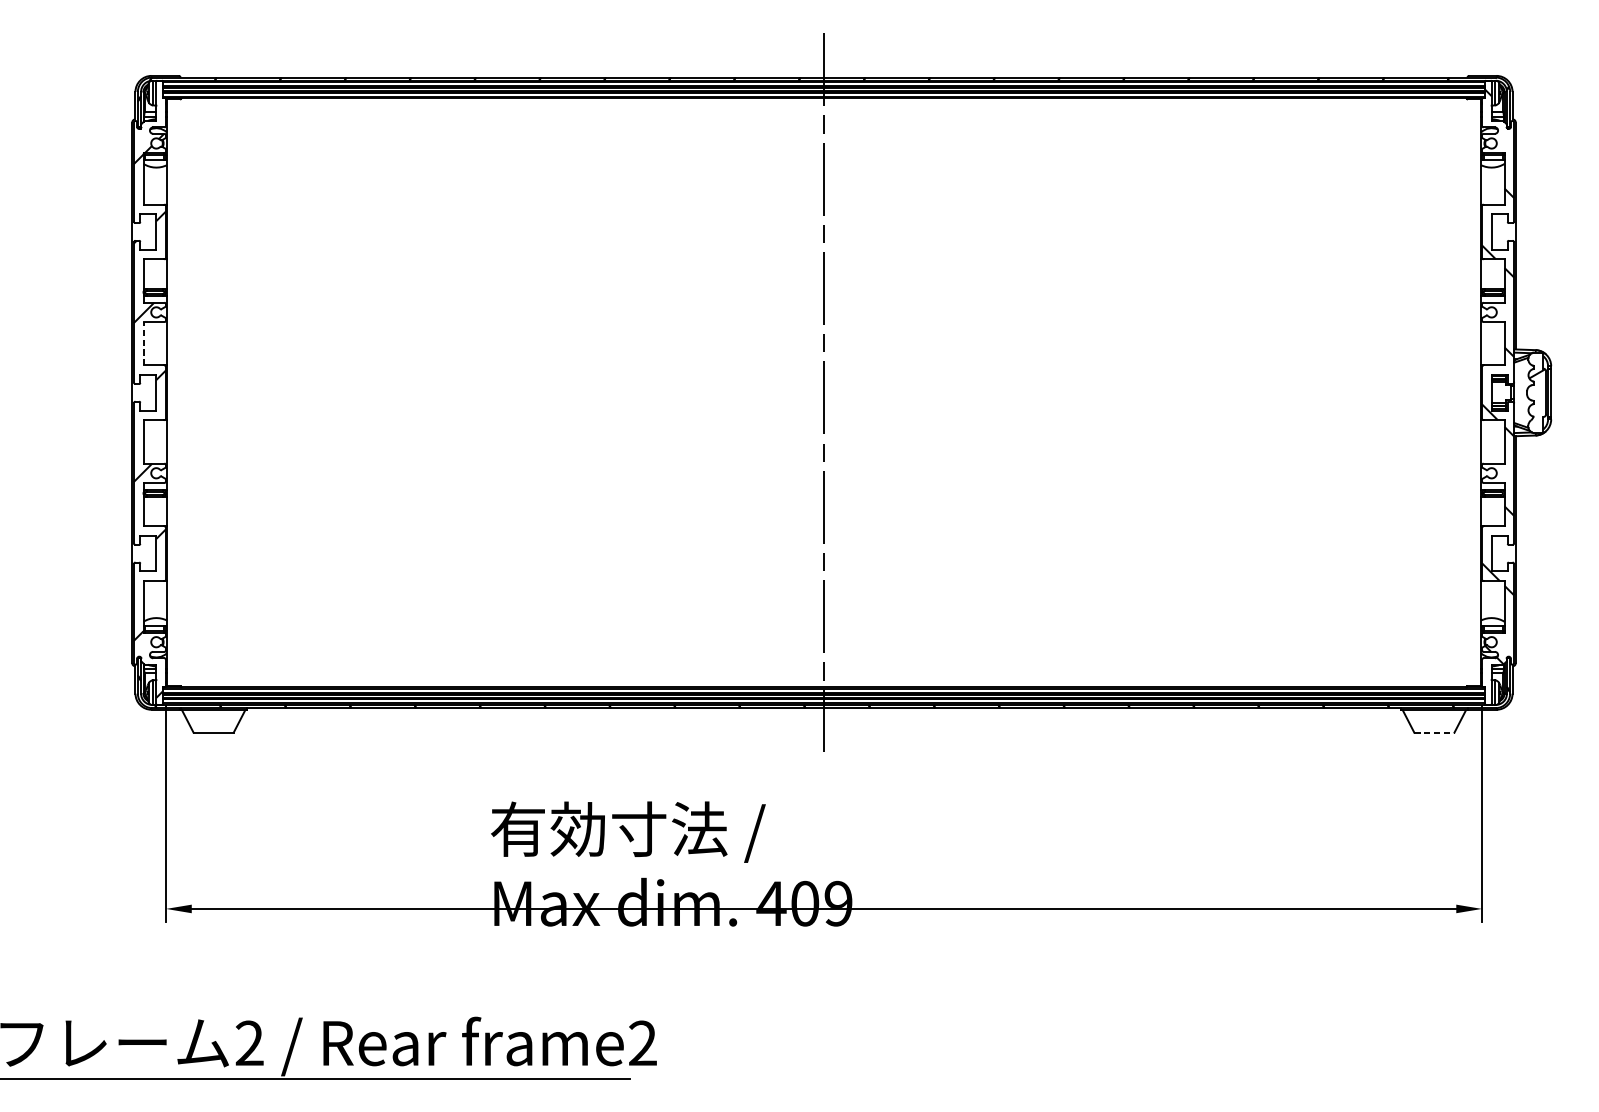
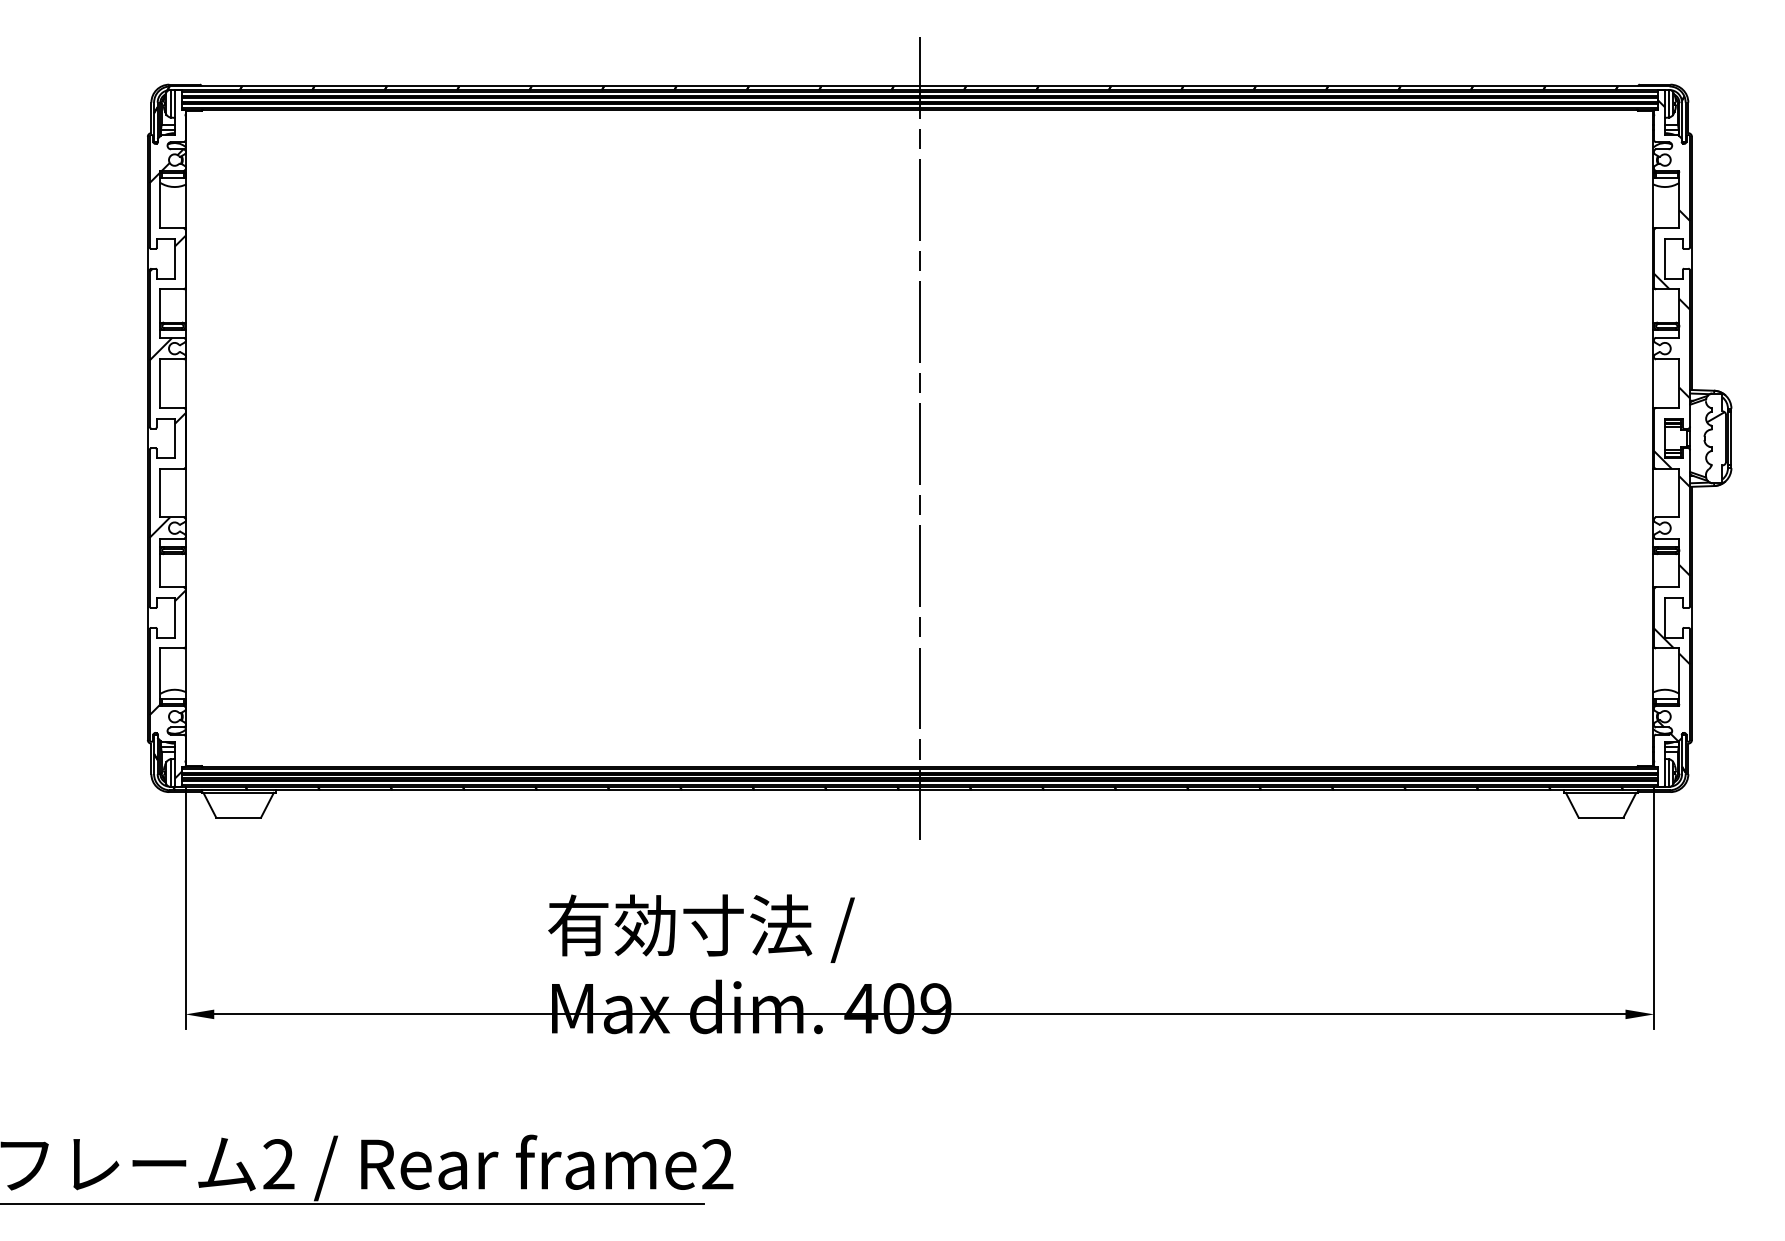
line: (143, 343) -> (160, 383), dashed -> solid
line: (1434, 732) -> (1601, 817), dashed -> solid

